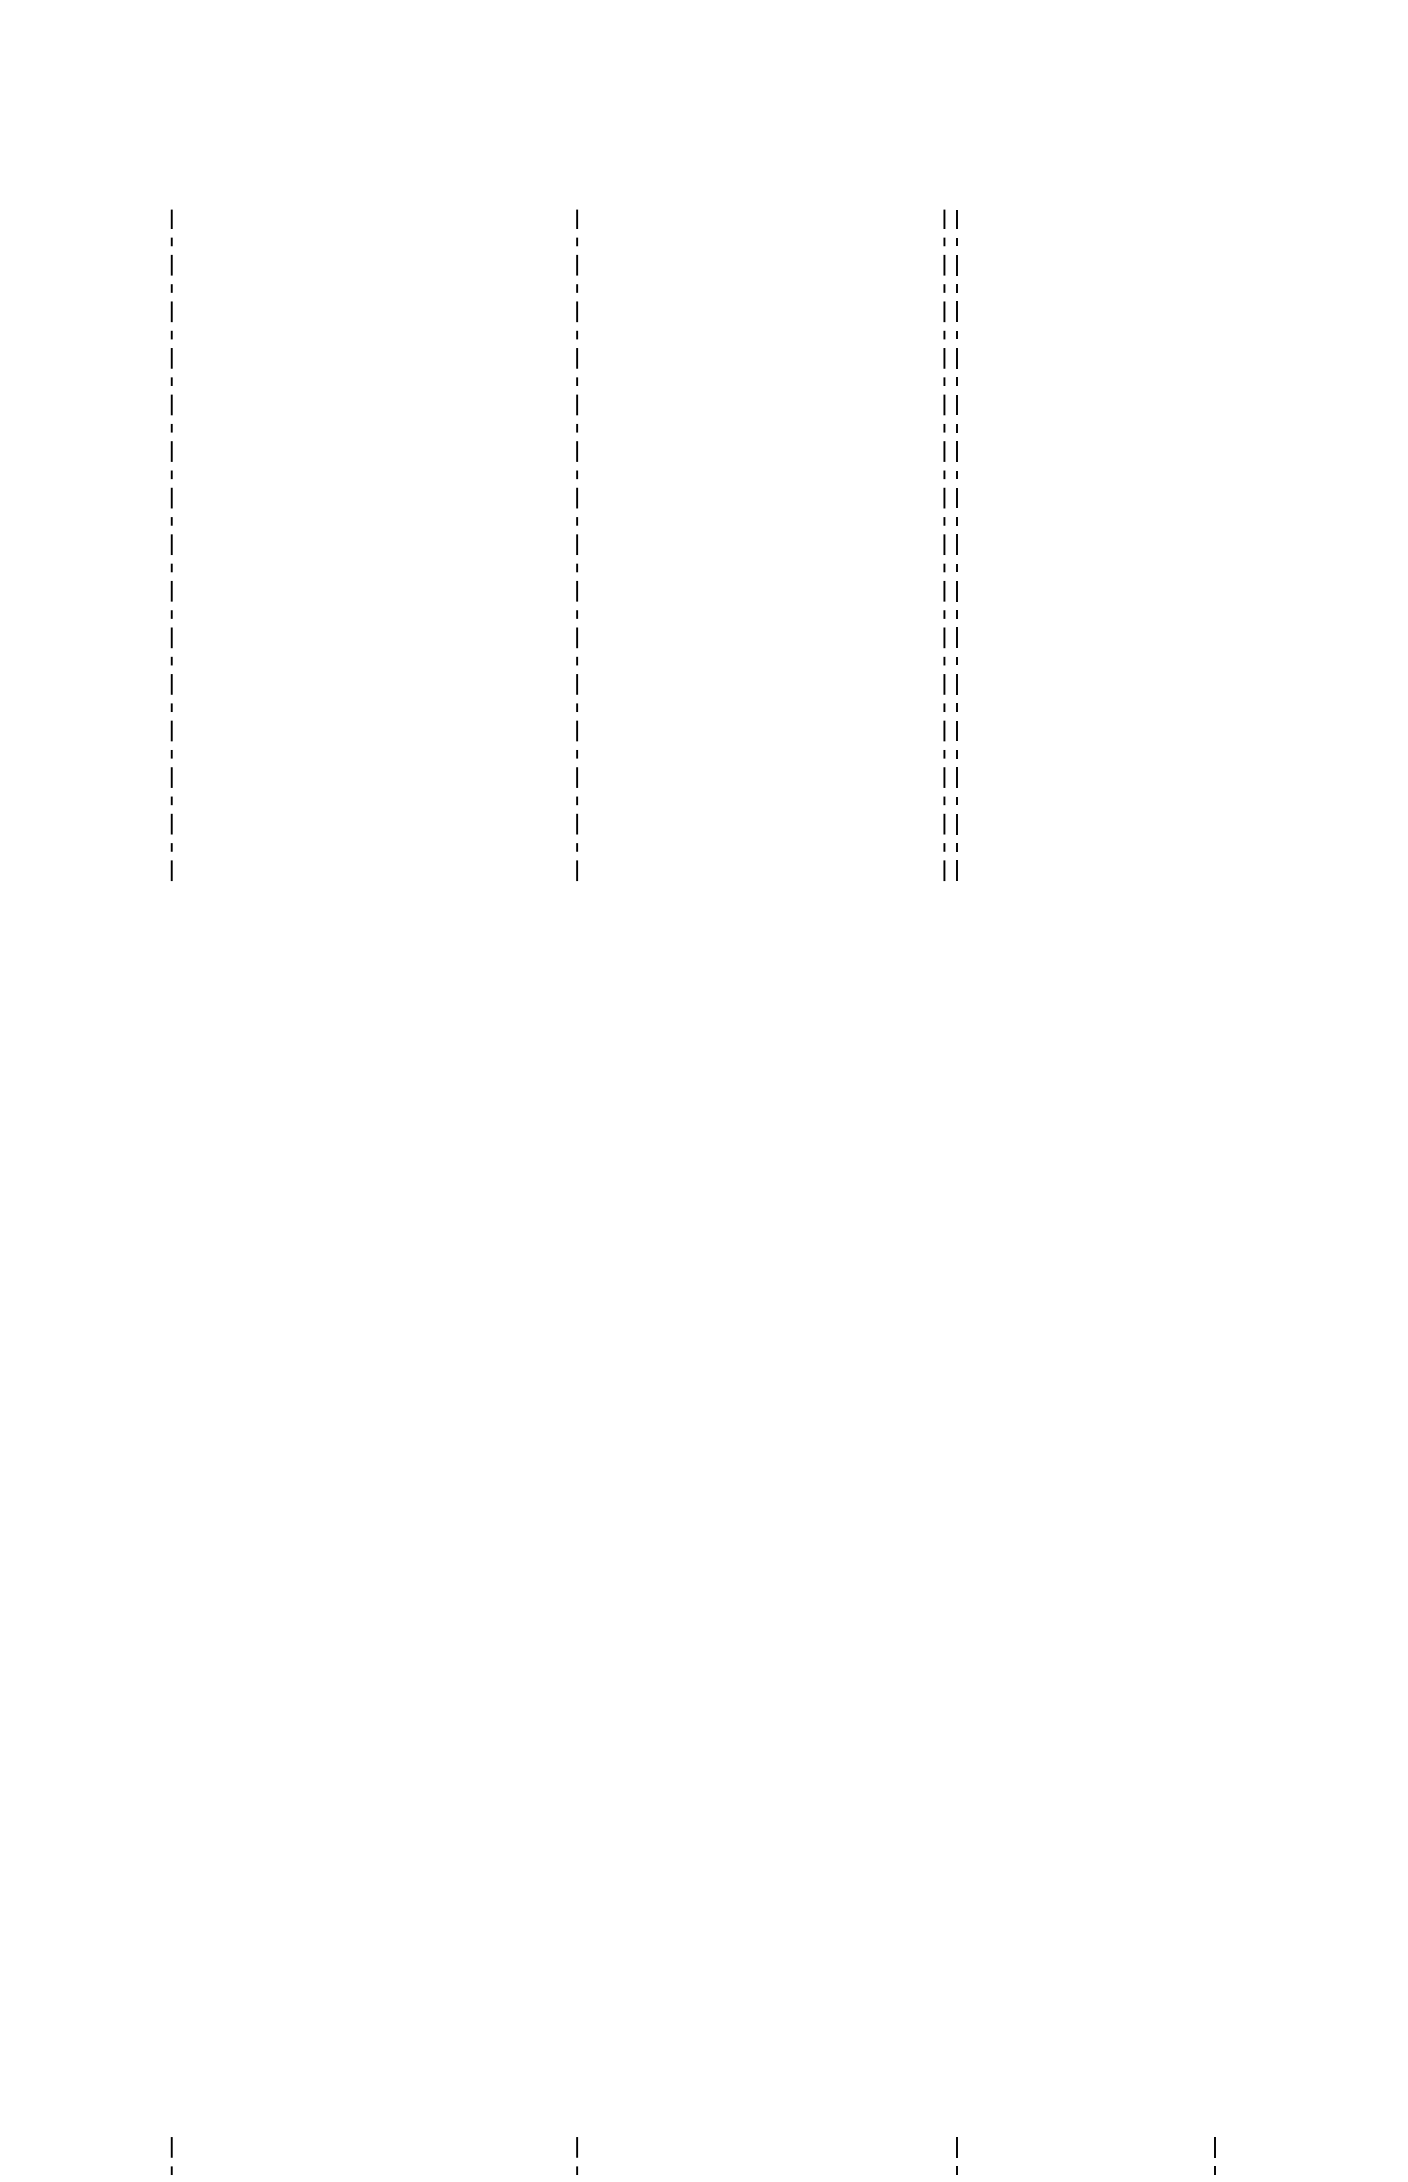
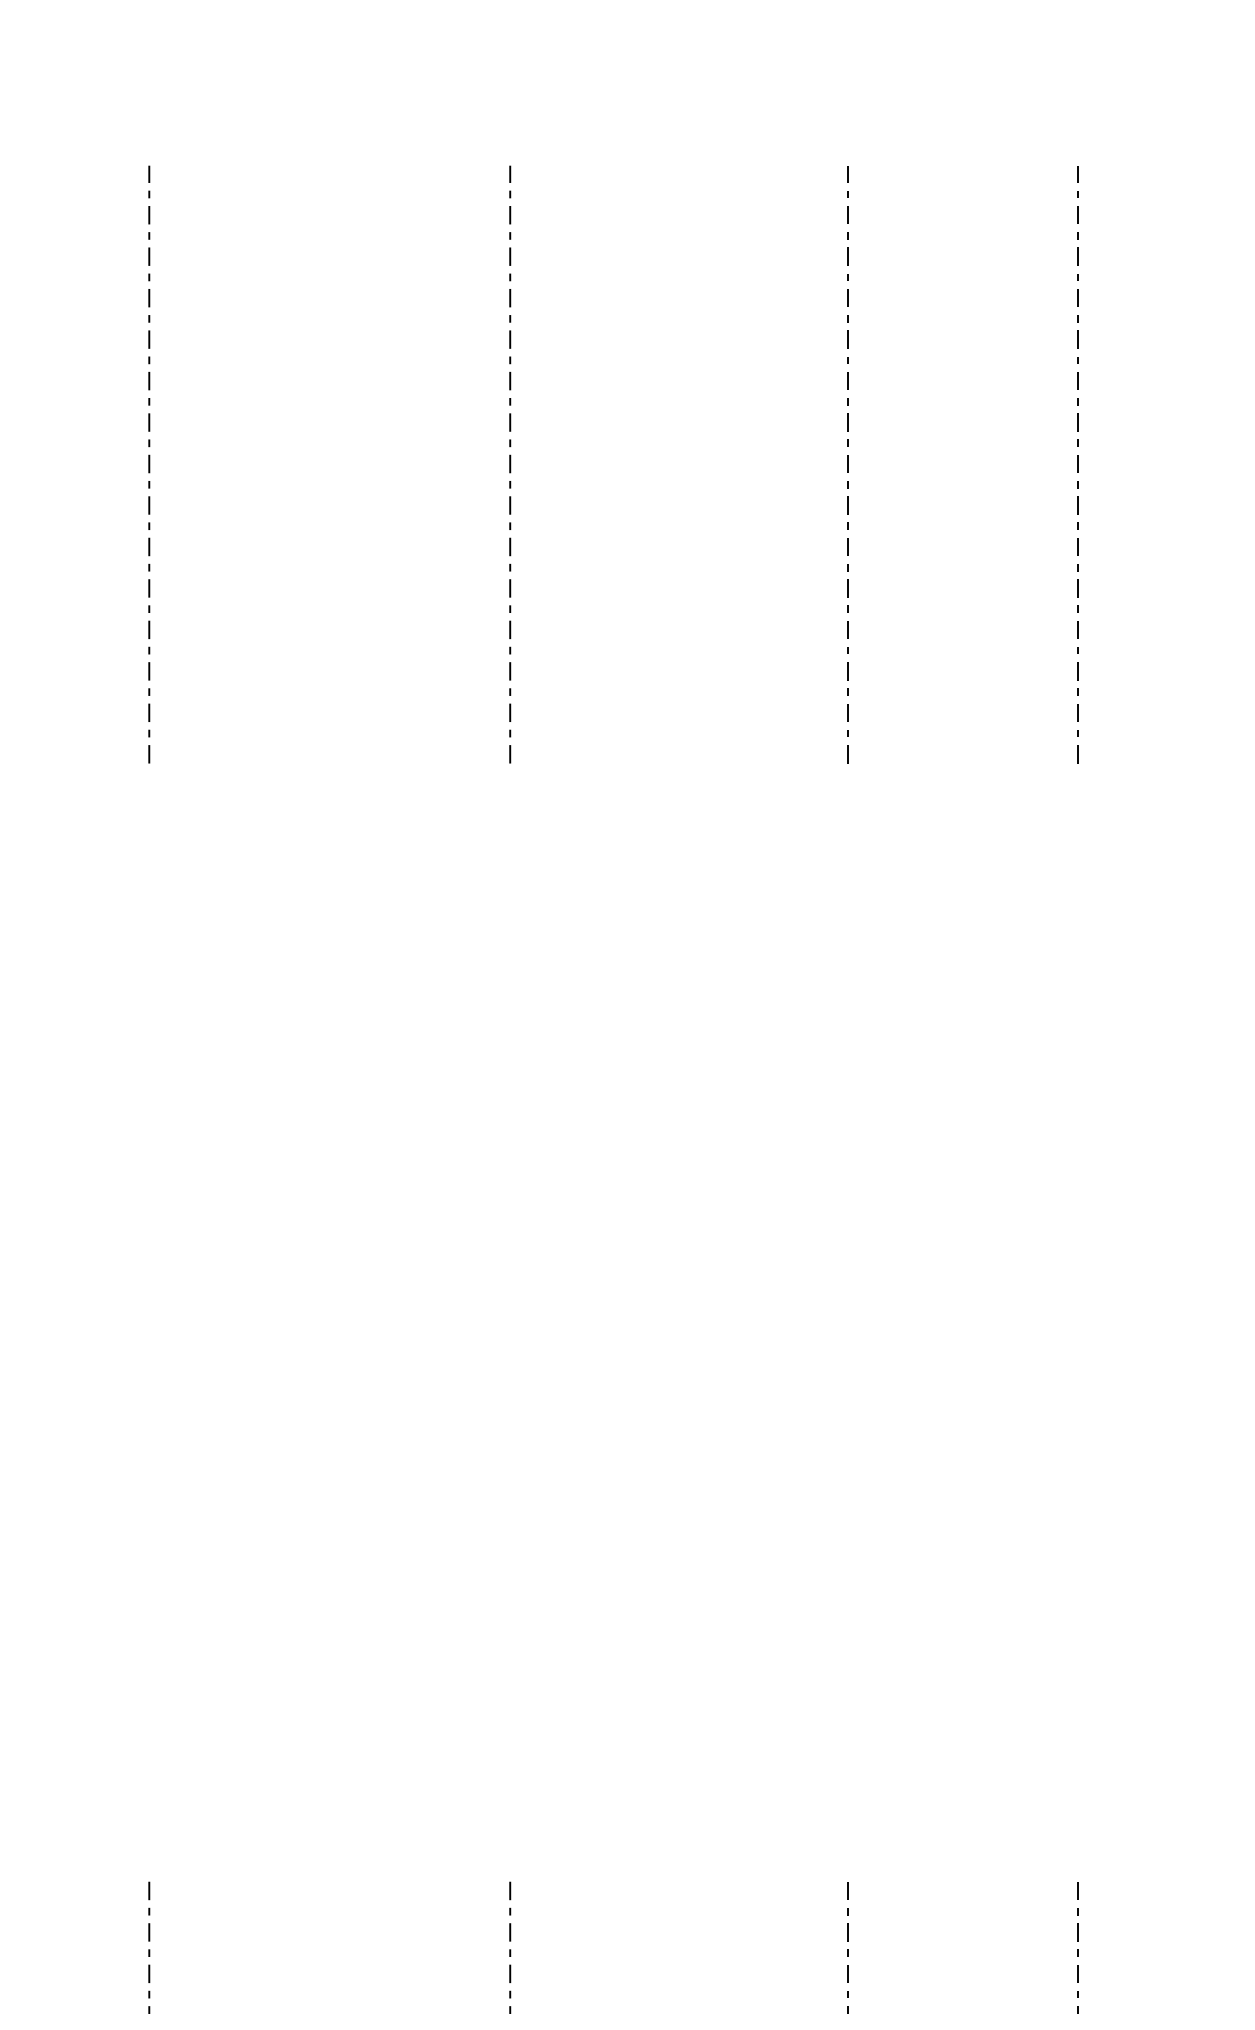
line: (944, 545) -> (837, 464), removed
line: (1214, 545) -> (1077, 464), added

